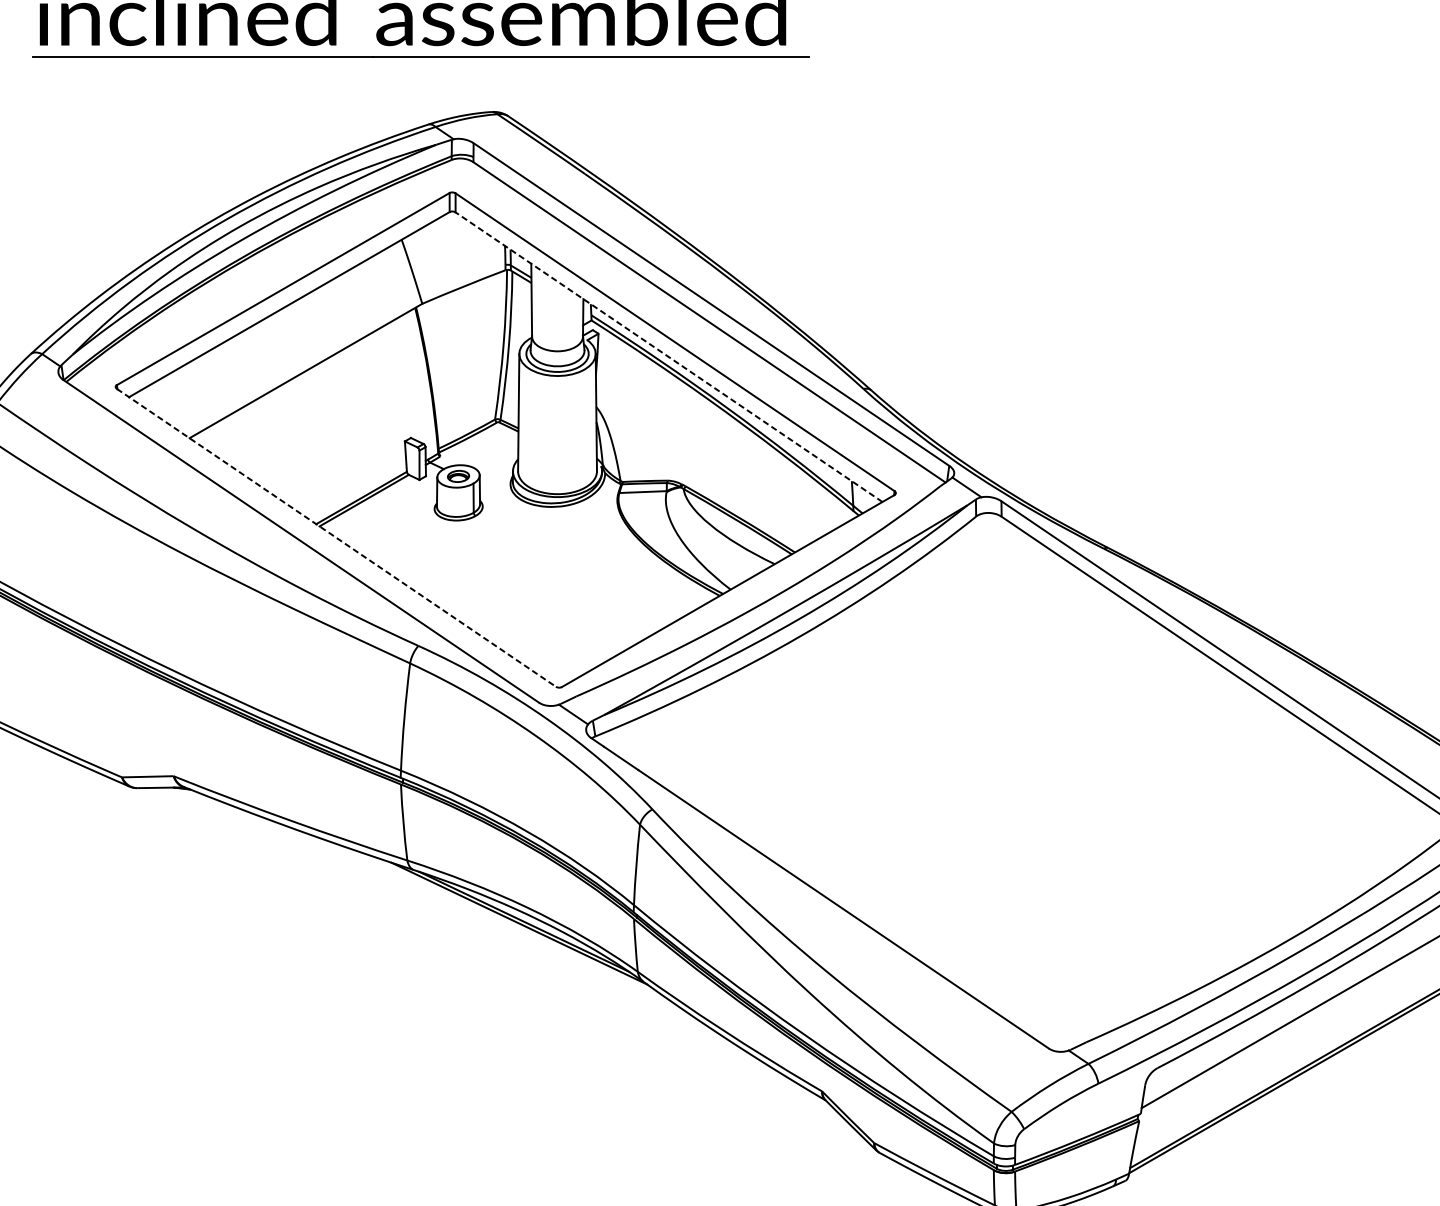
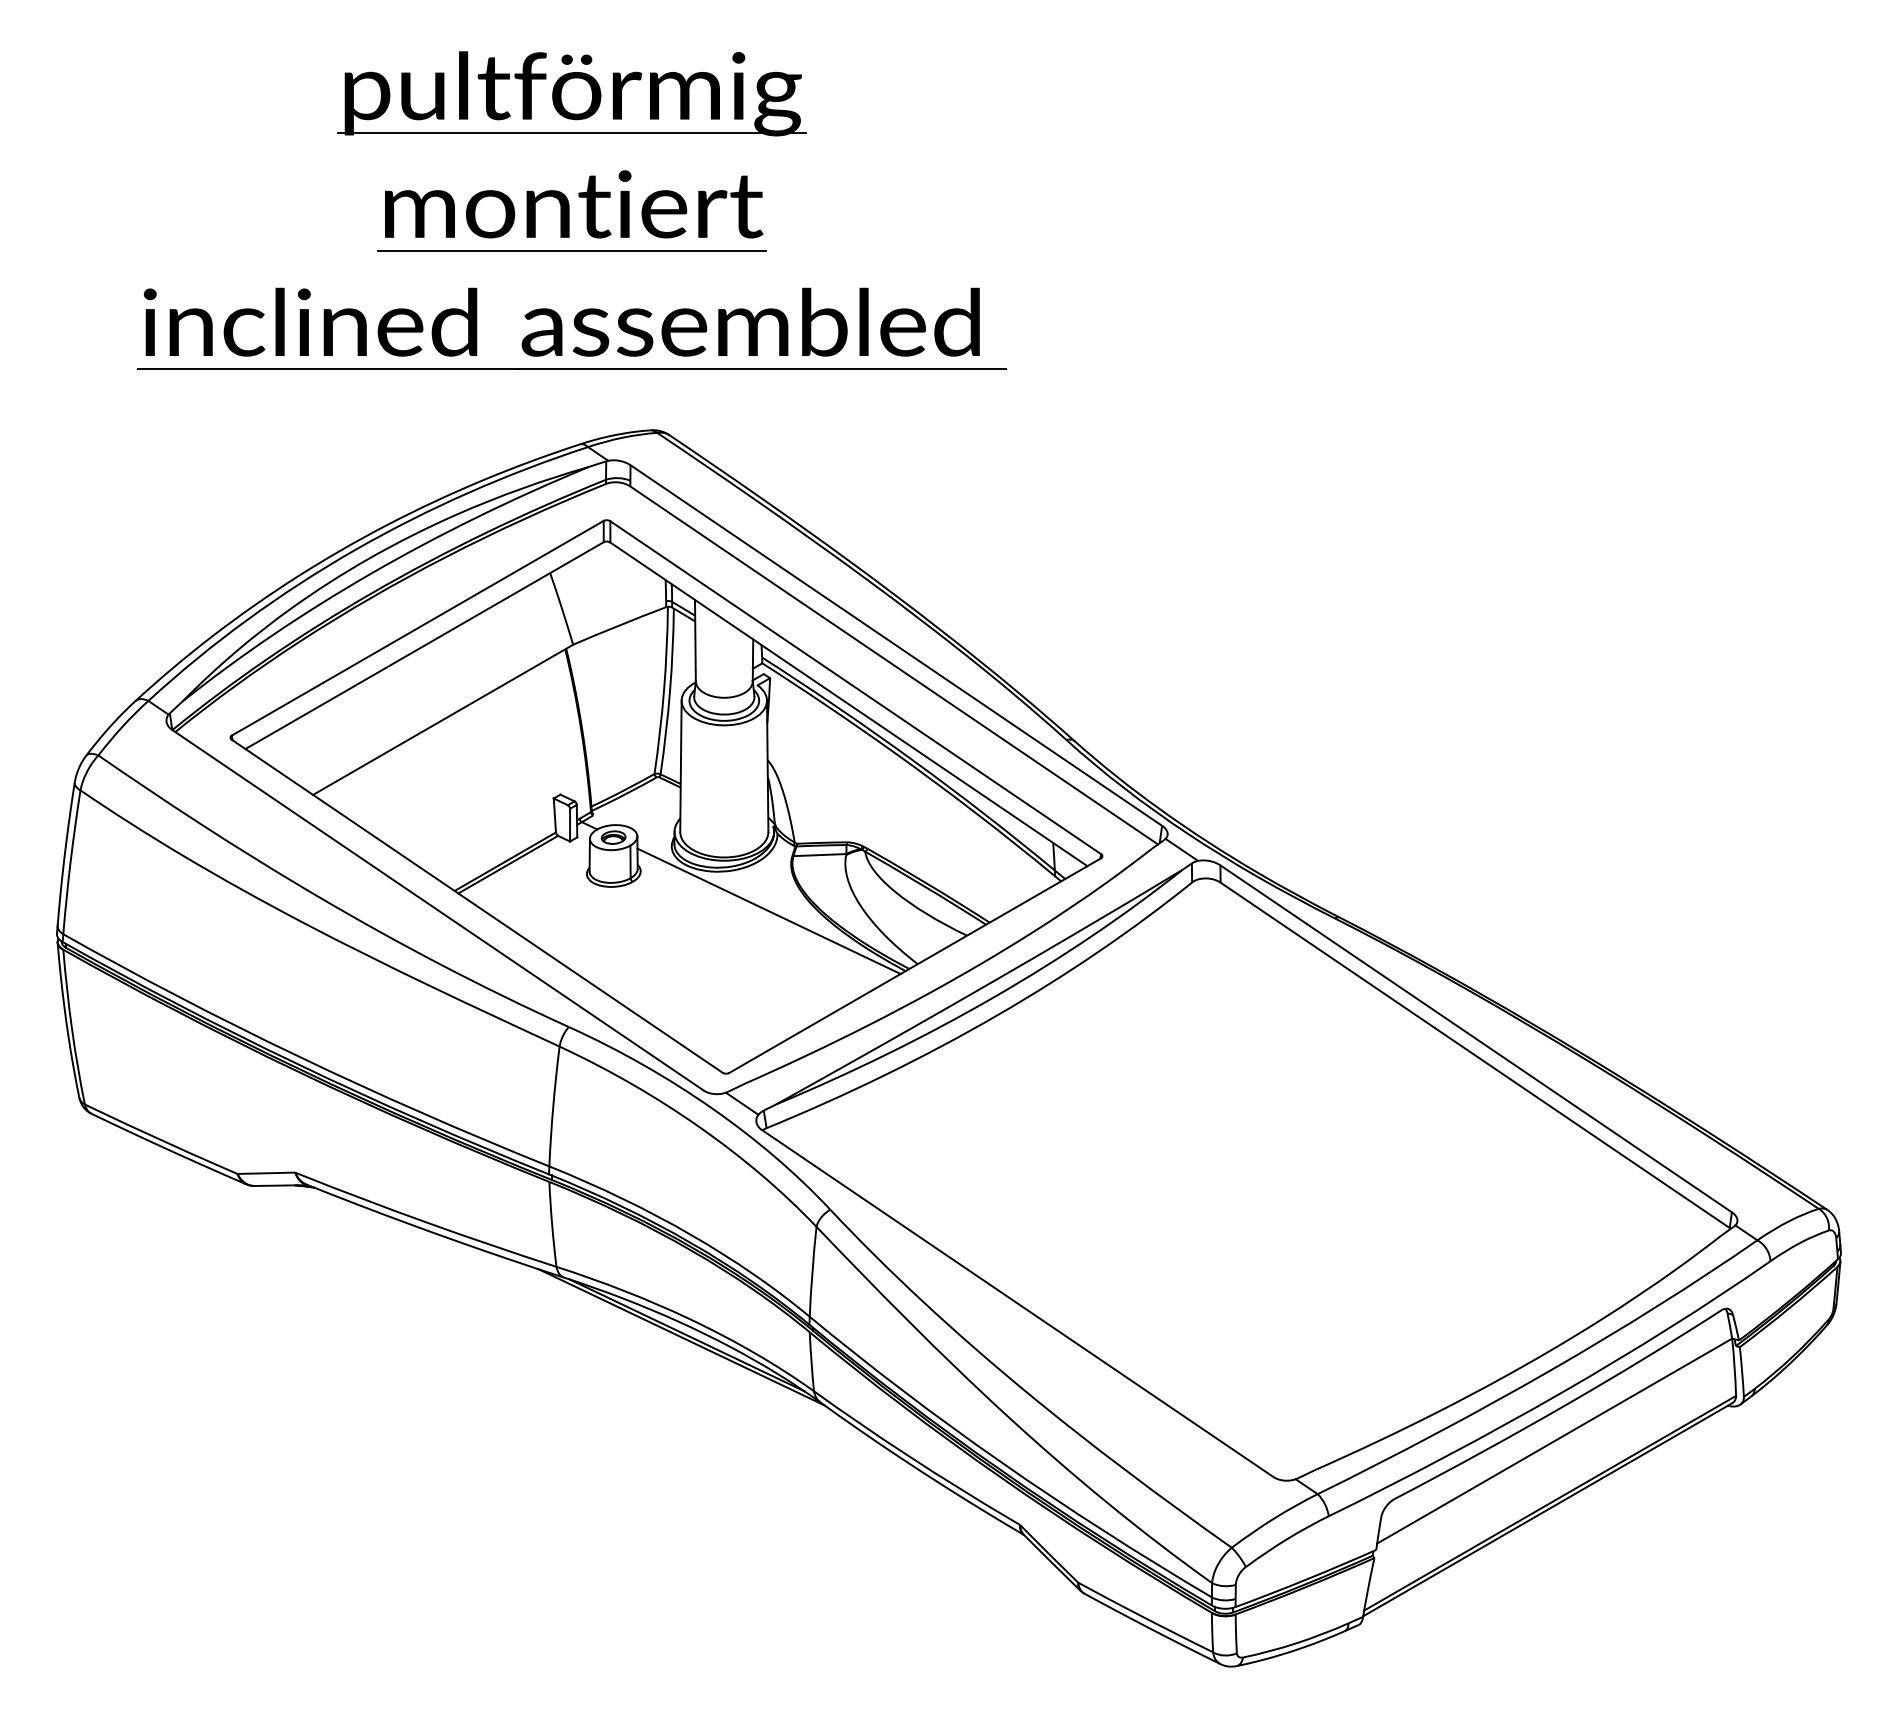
line: (668, 357) -> (848, 704), dashed -> solid
line: (336, 538) -> (477, 906), dashed -> solid
line: (597, 542) -> (768, 911), added

